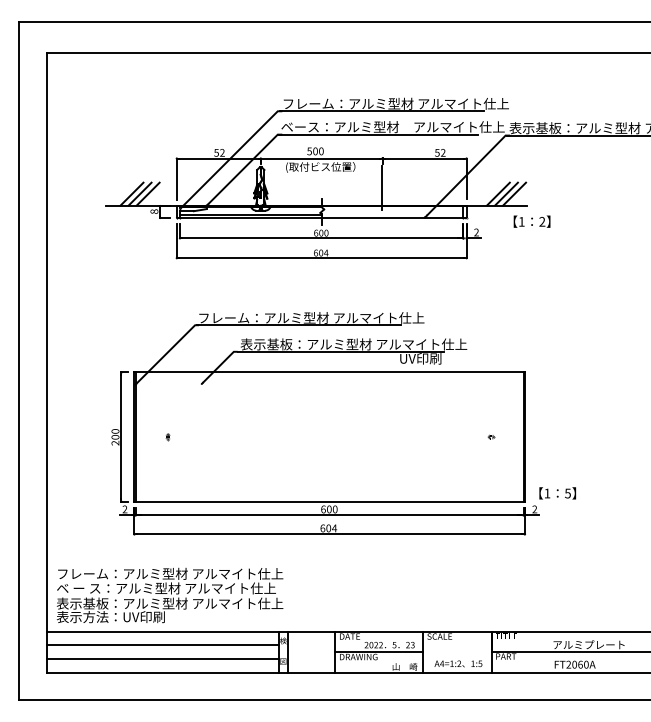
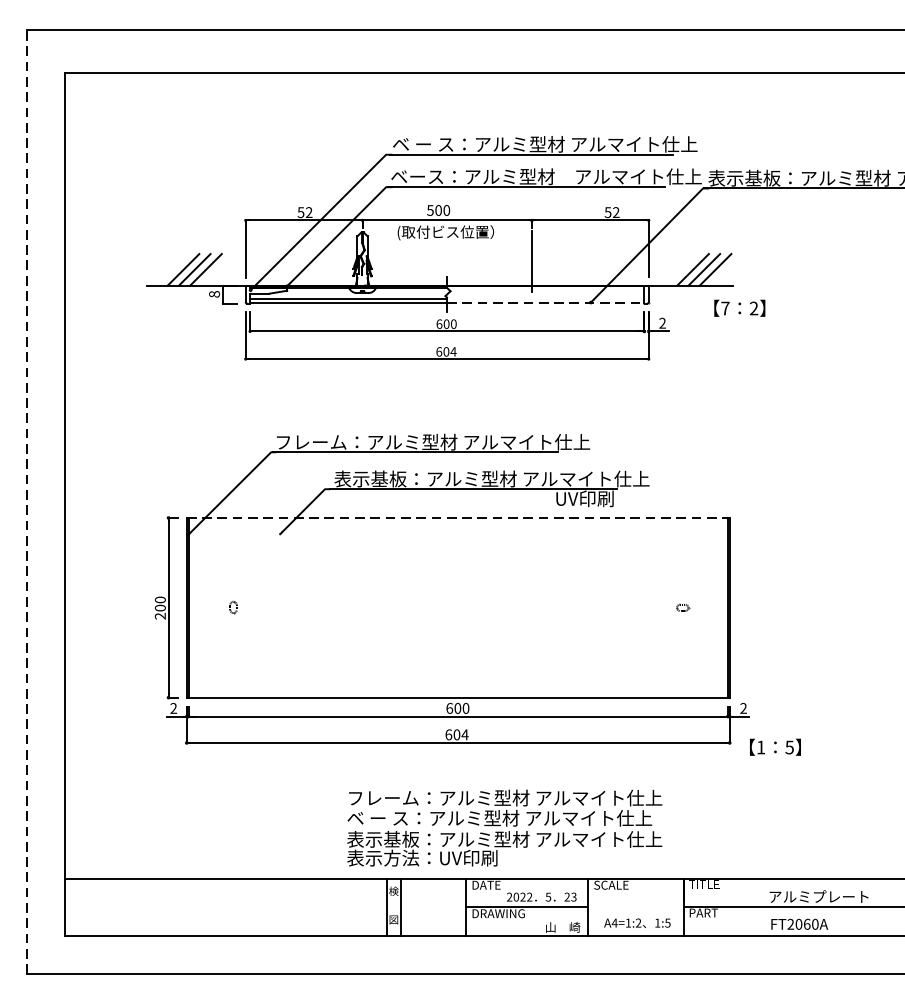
text: (395, 103) -> (549, 143), フレーム：アルミ型材 アルマイト仕上 -> ベ ー ス：アルミ型材 アルマイト仕上
line: (392, 217) -> (545, 302), solid -> dashed
text: (521, 221) -> (725, 307), 1 -> 7
line: (19, 360) -> (26, 501), solid -> dashed
line: (330, 372) -> (459, 517), solid -> dashed
part: (491, 436) -> (683, 606), size x1.6
part: (167, 437) -> (232, 608), size x1.6
text: (557, 493) -> (775, 747), moved
text: (170, 595) -> (505, 828), moved
line: (162, 645) -> (225, 897), removed
line: (162, 659) -> (225, 917), removed

